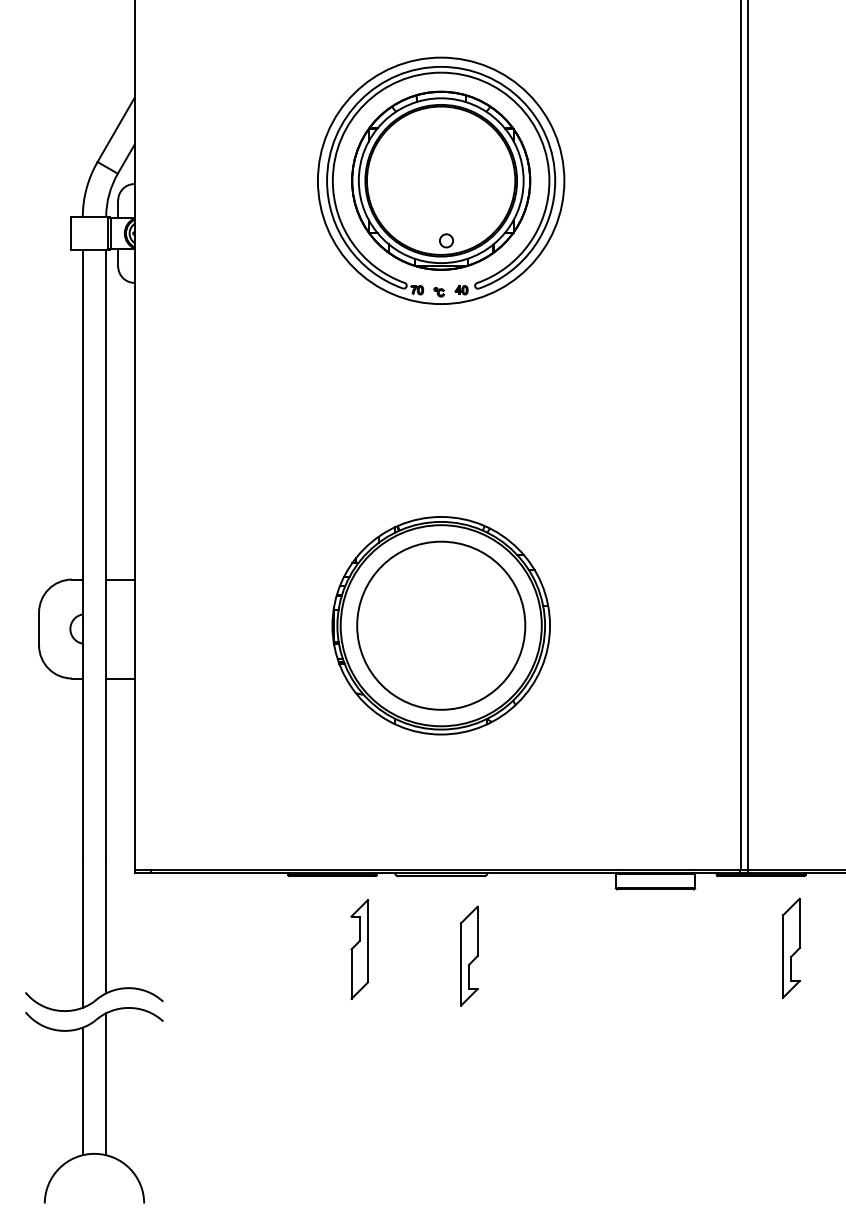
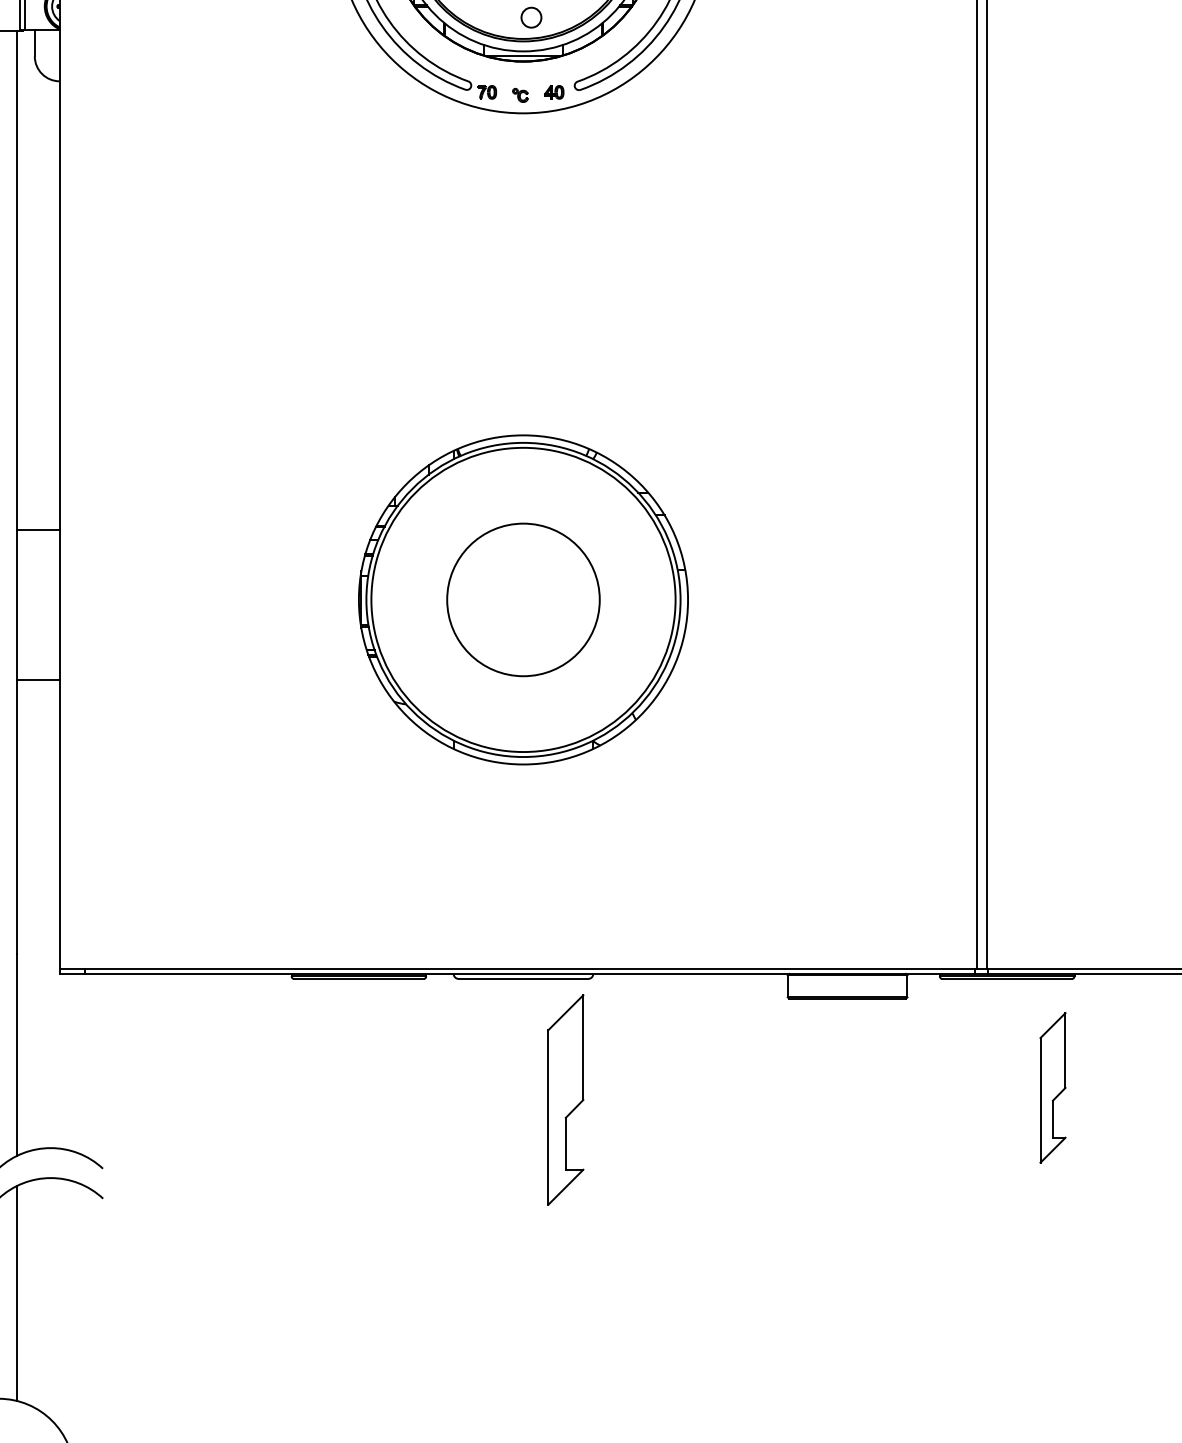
circle: (441, 625) -> (523, 599), size x0.6
part: (359, 949) -> (399, 1089), removed
part: (469, 955) -> (566, 1098), size x1.4

